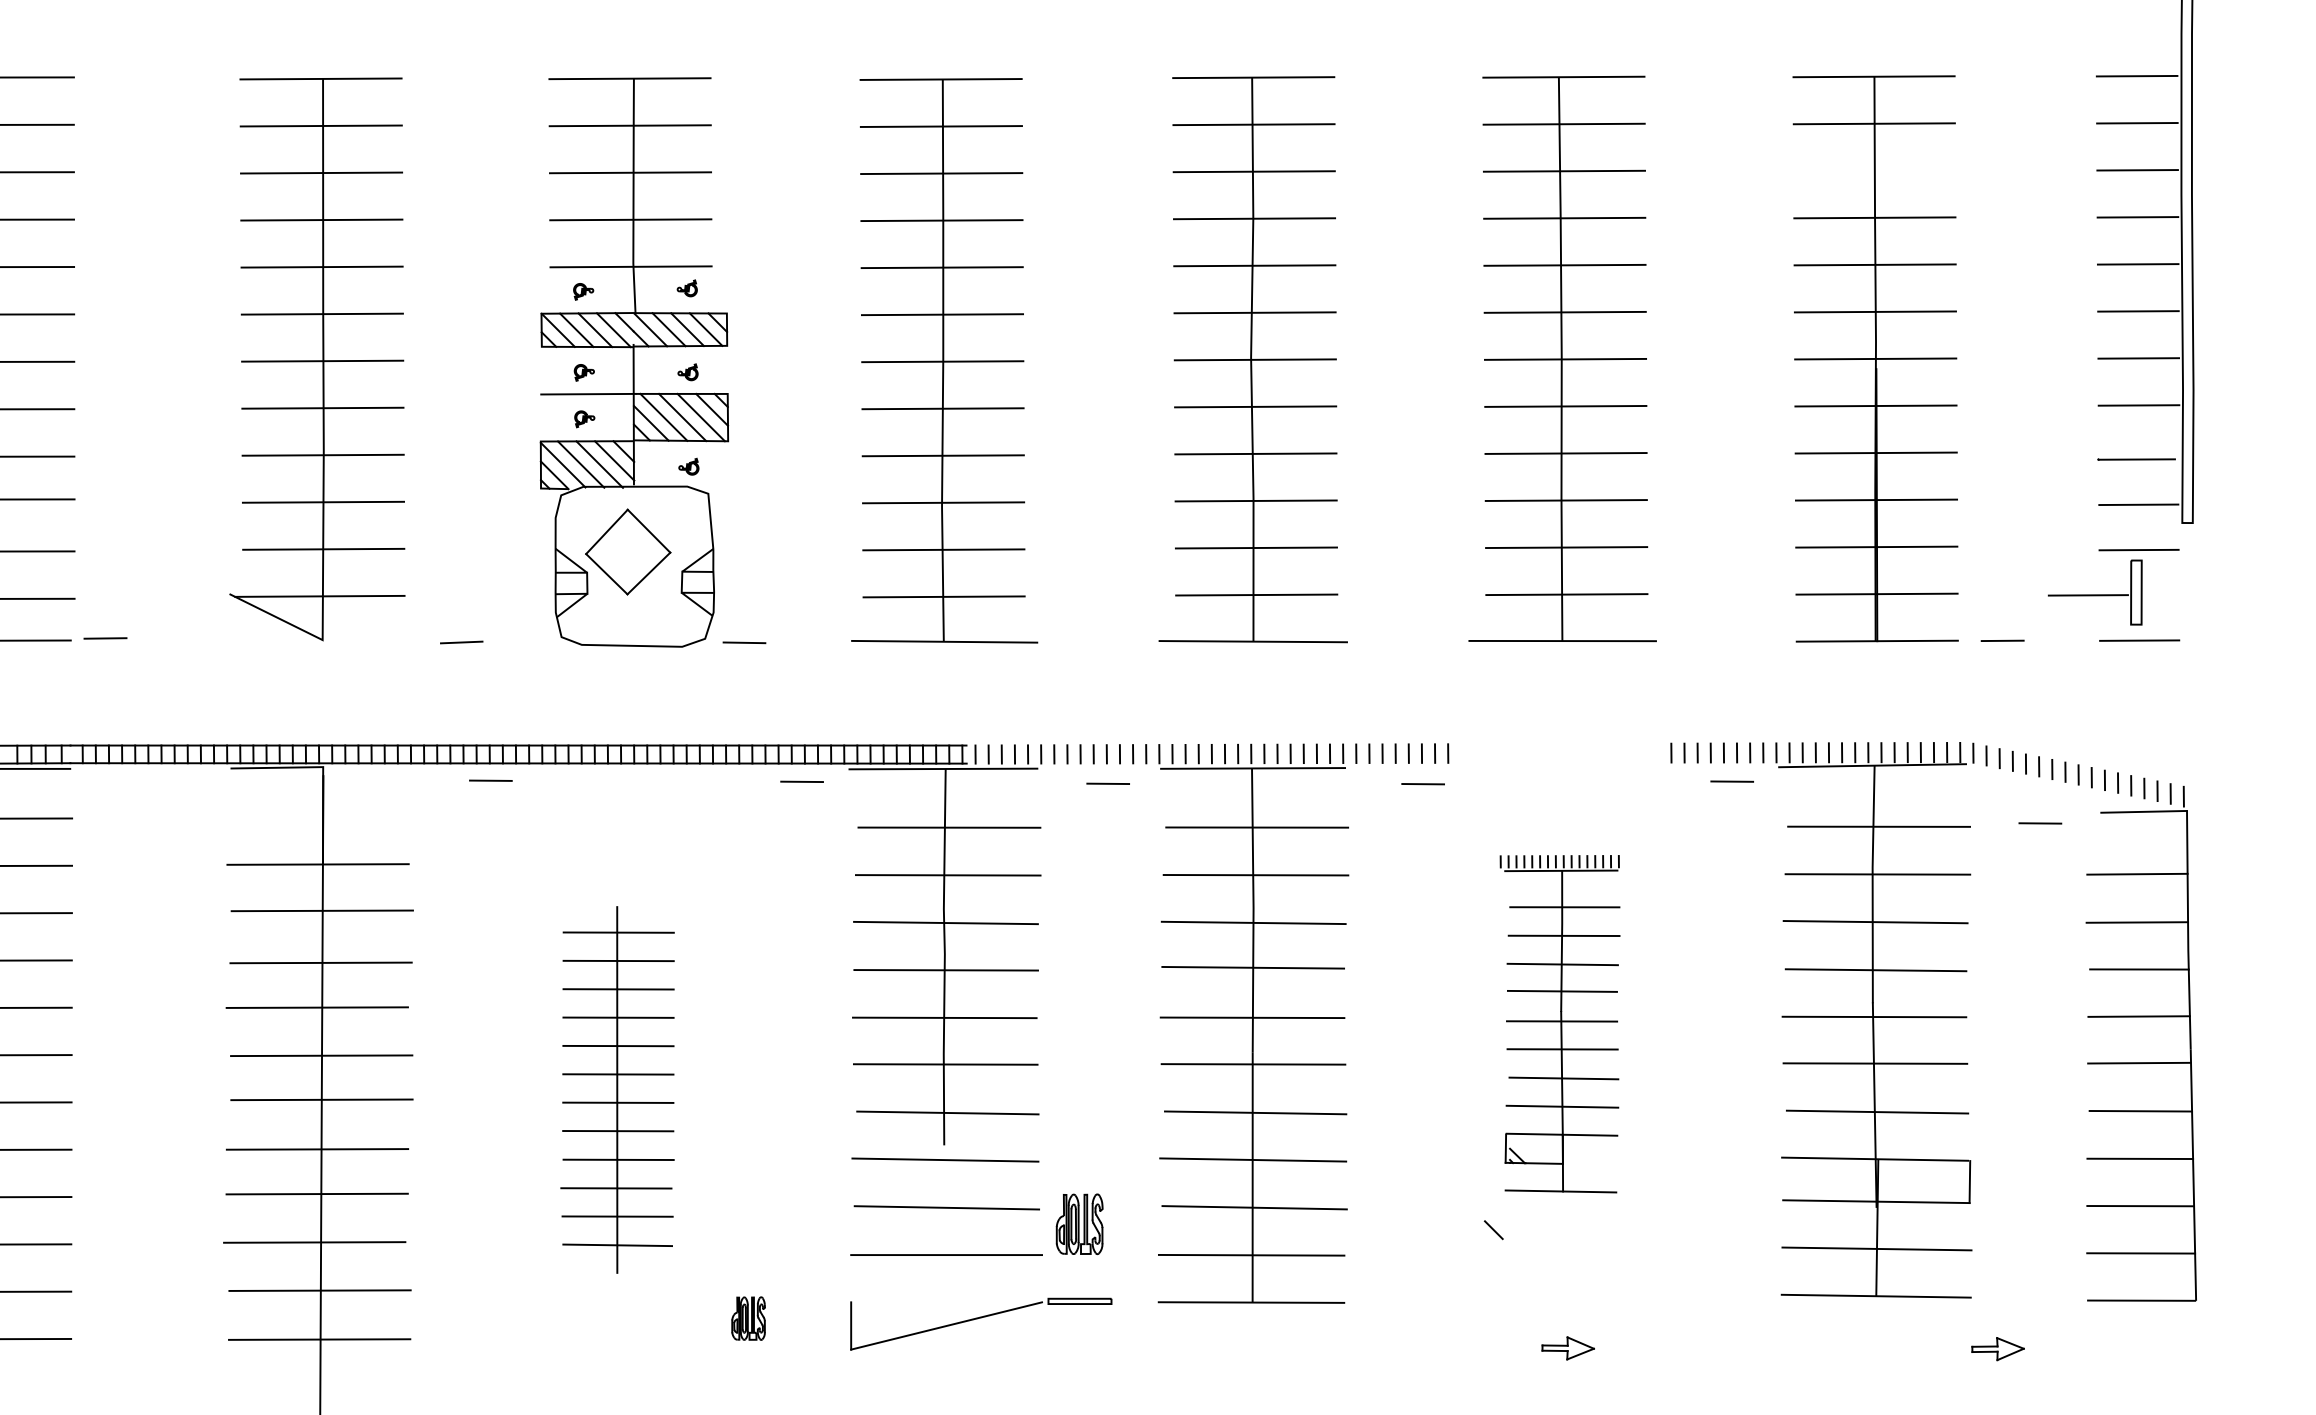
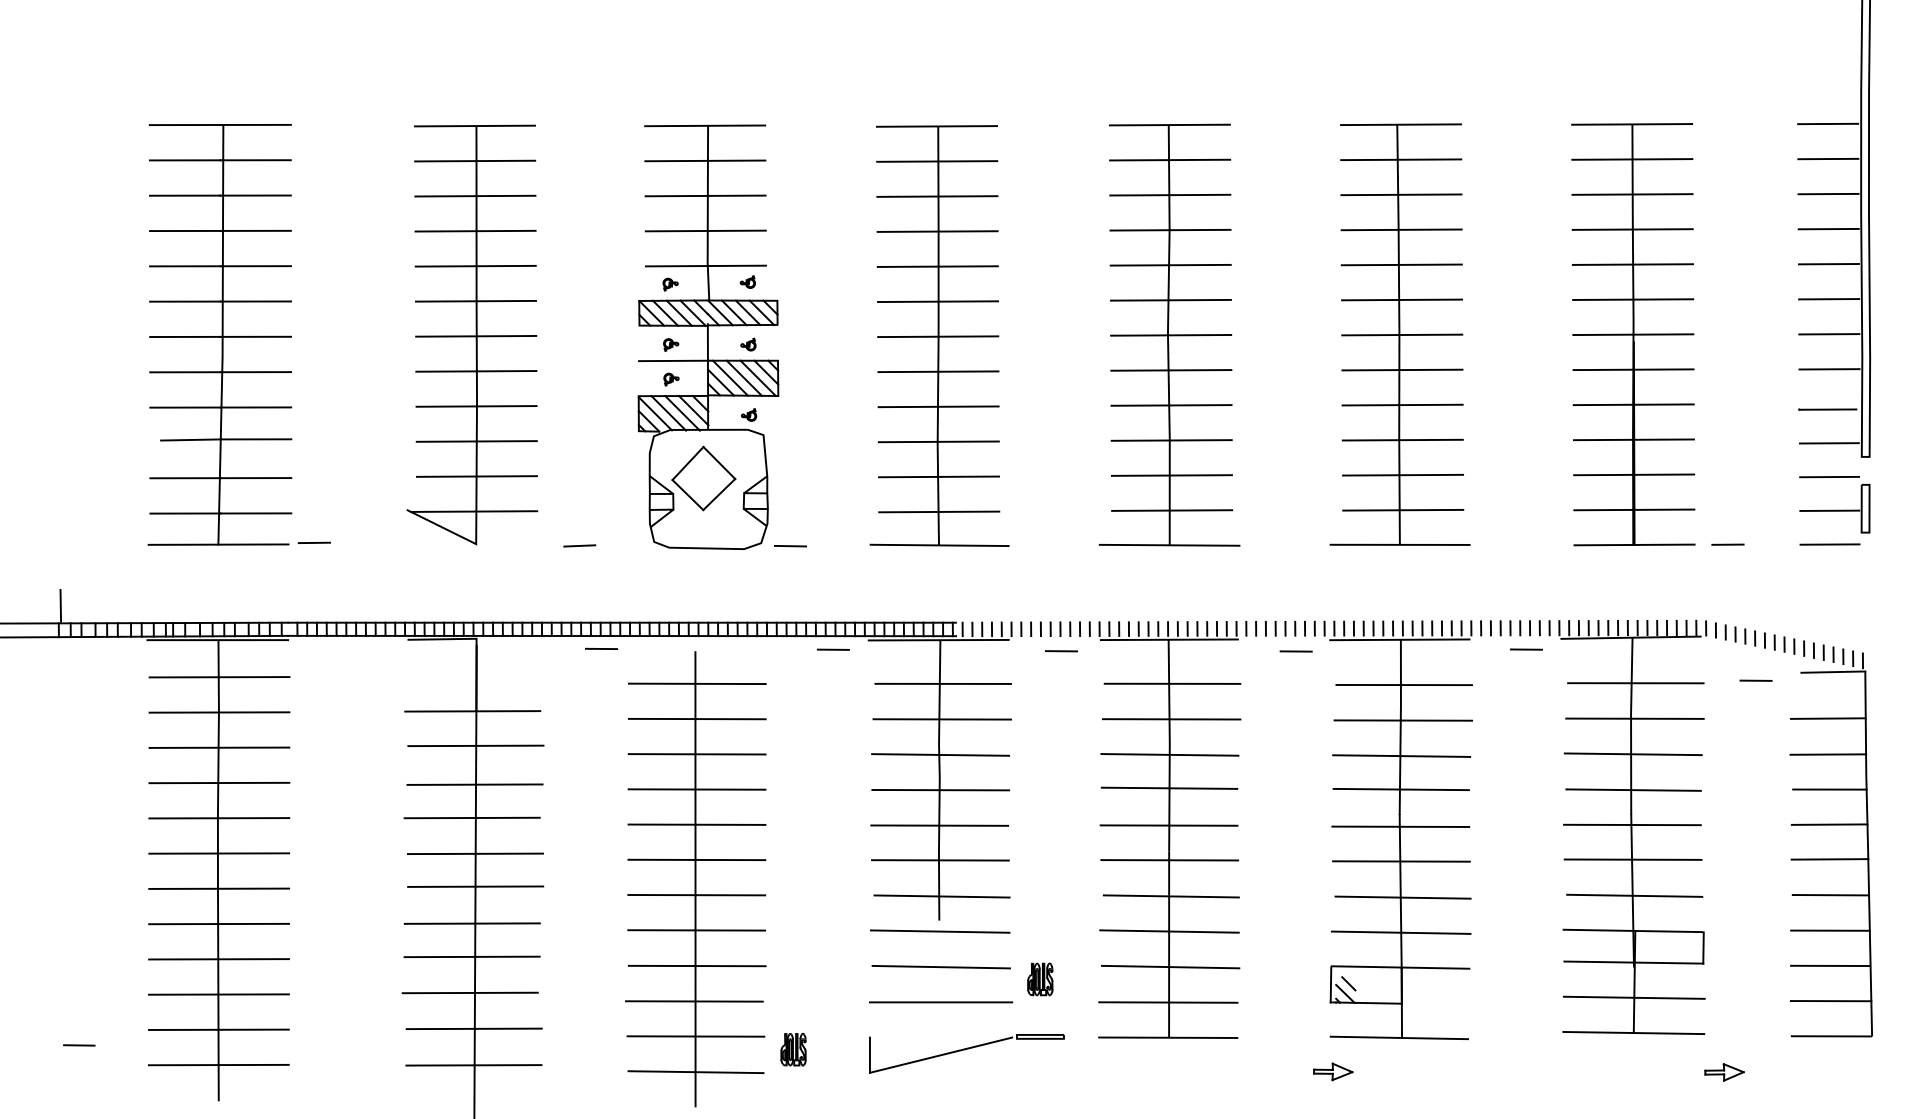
line: (1874, 170) -> (1632, 194), added
part: (2094, 592) -> (1834, 508), moved
part: (1559, 1024) -> (1397, 830), size x1.67
part: (617, 1090) -> (695, 879), size x1.67
part: (1080, 1224) -> (1040, 979), size x0.71
part: (1568, 1347) -> (1333, 1071), moved

